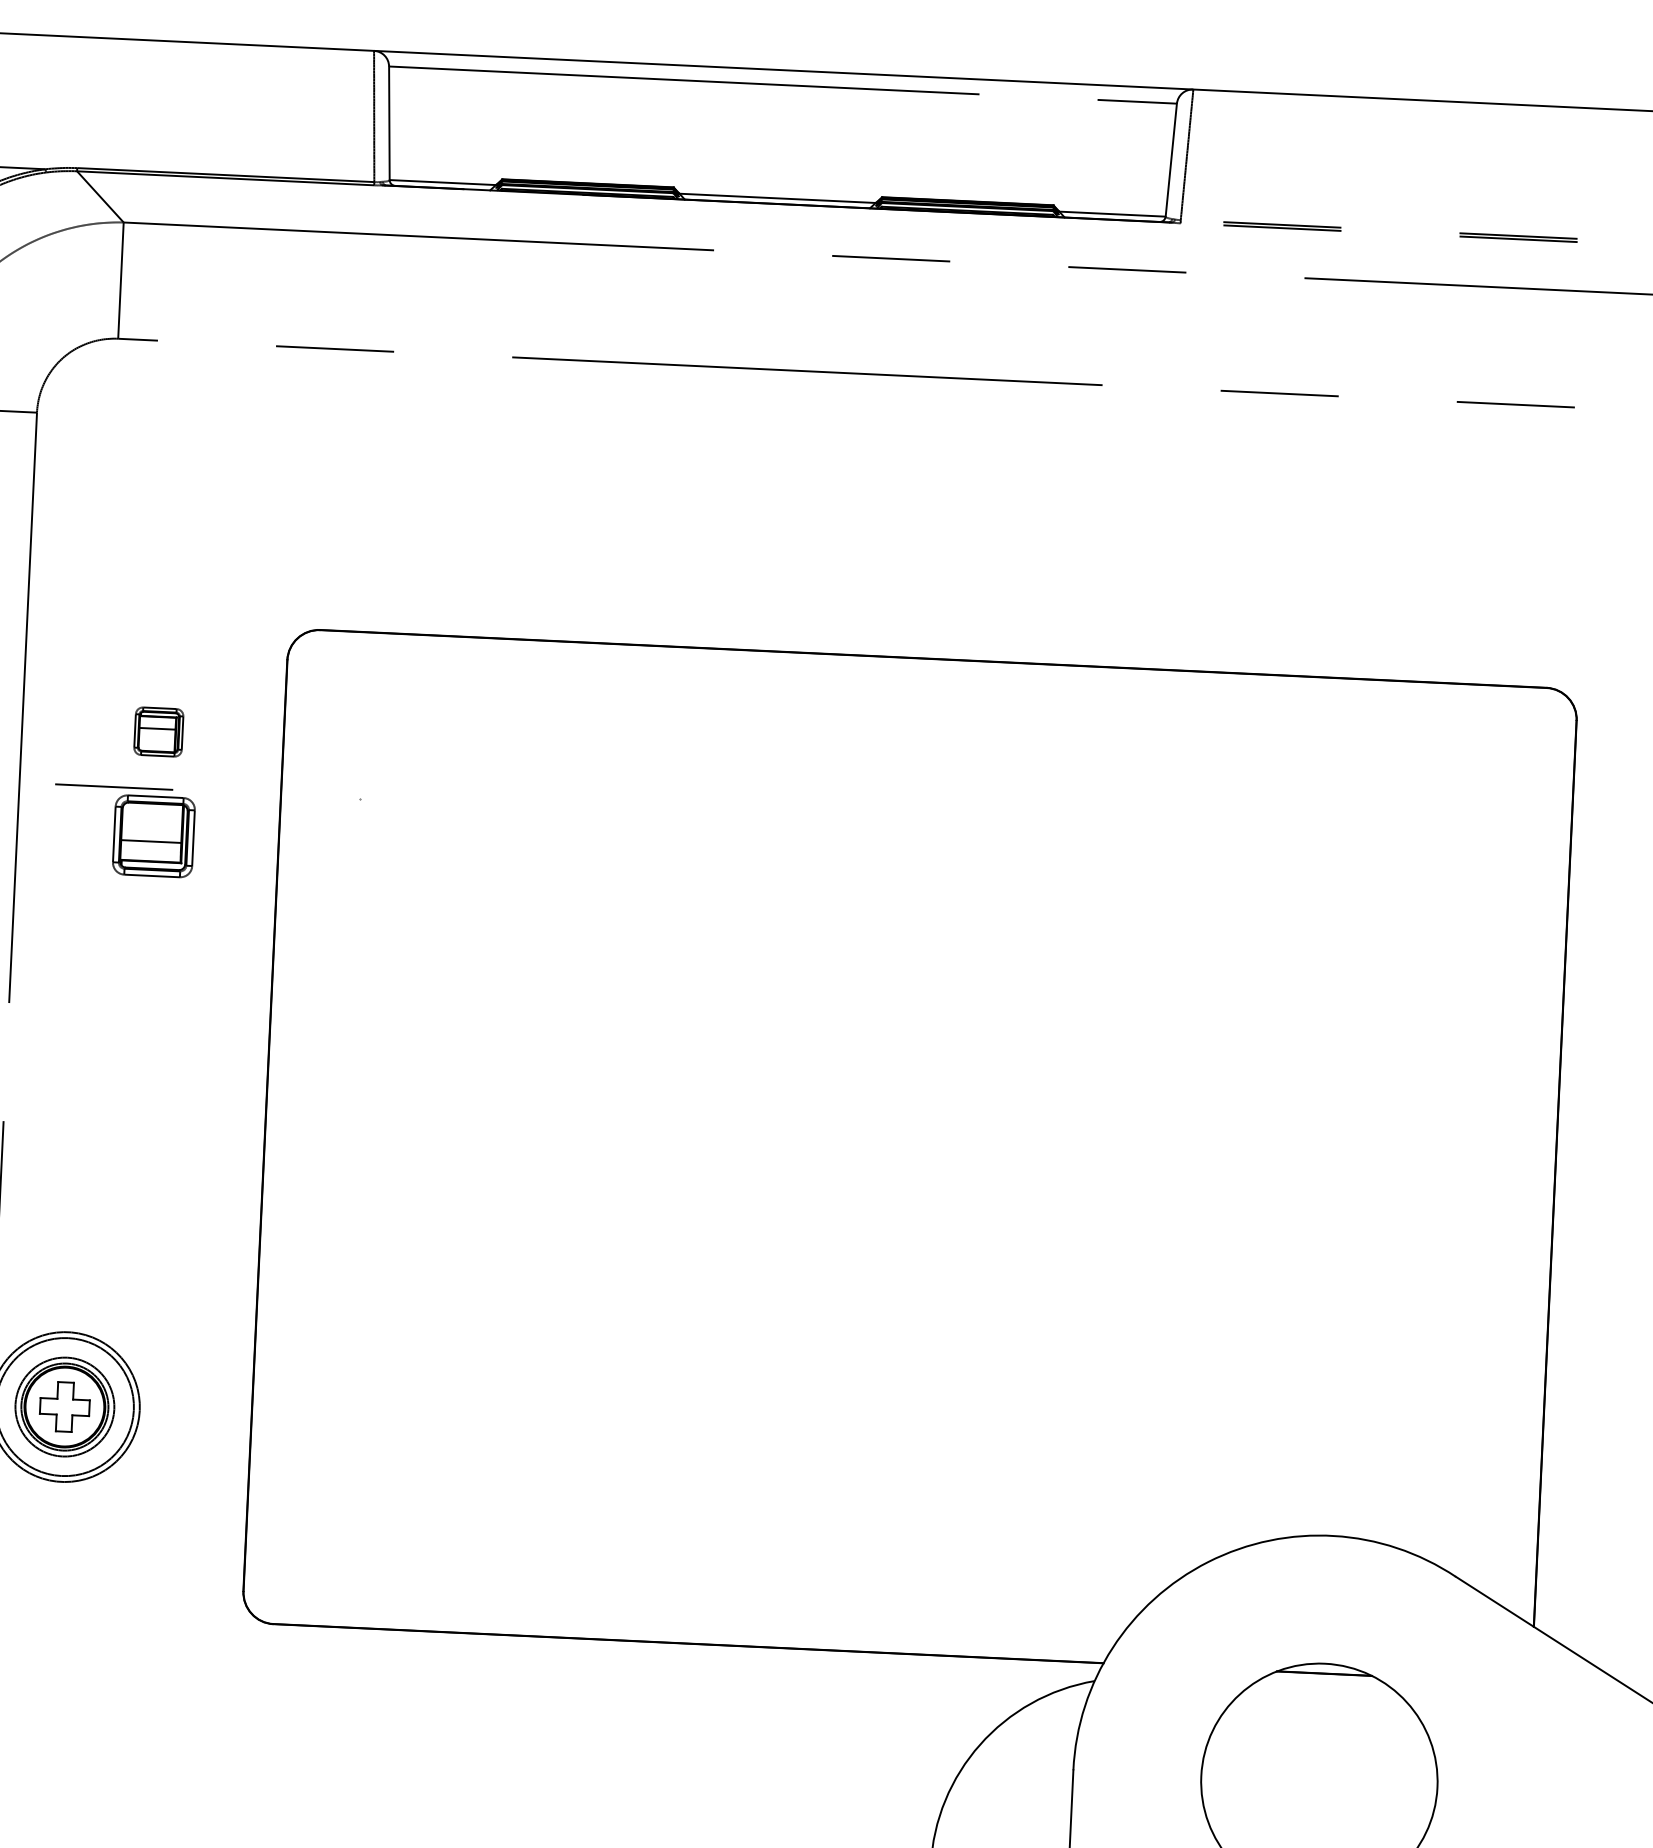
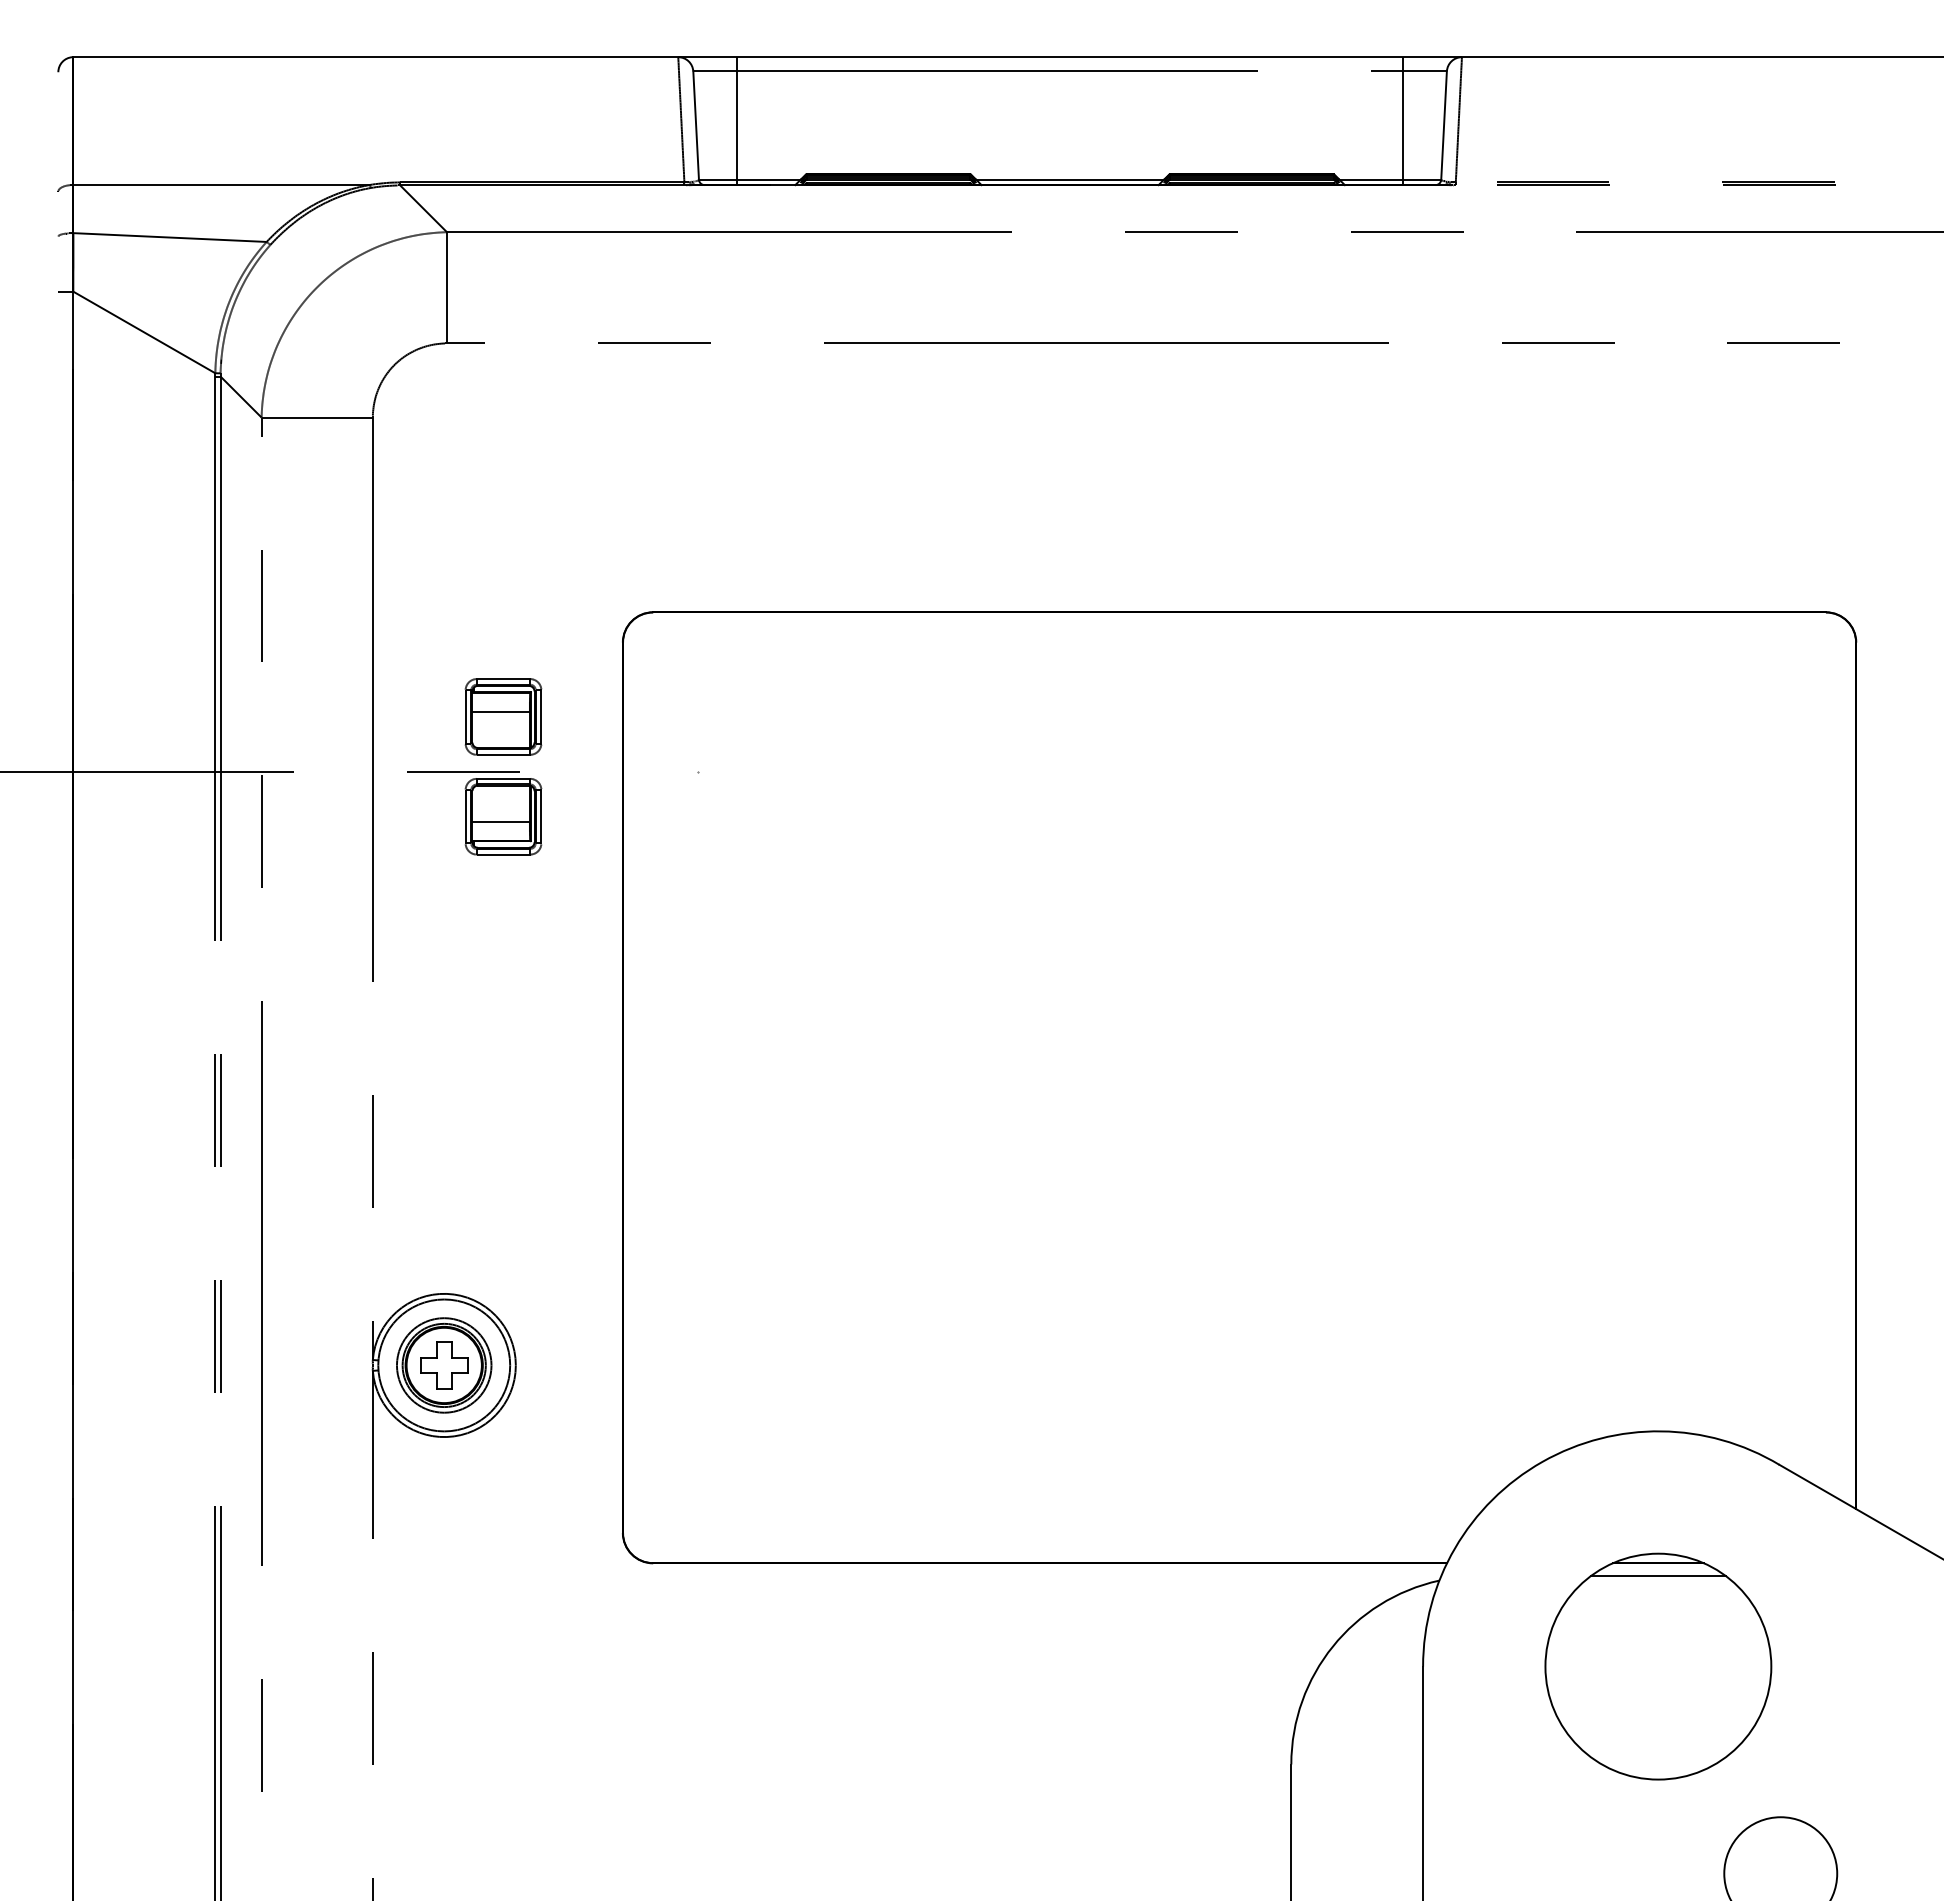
line: (431, 121) -> (736, 121), added
line: (1129, 153) -> (1403, 121), added
part: (158, 731) -> (503, 716), size x1.67
line: (1323, 1687) -> (1658, 1576), added

